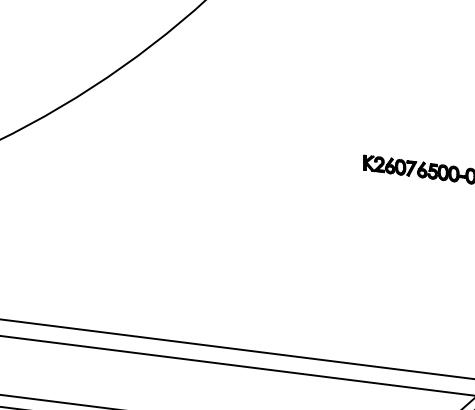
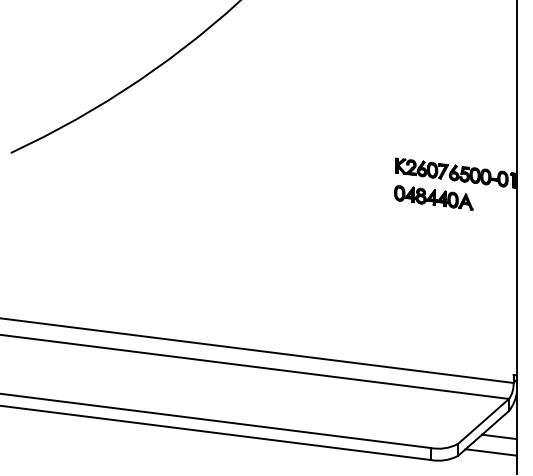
part: (401, 194) -> (433, 197), added

